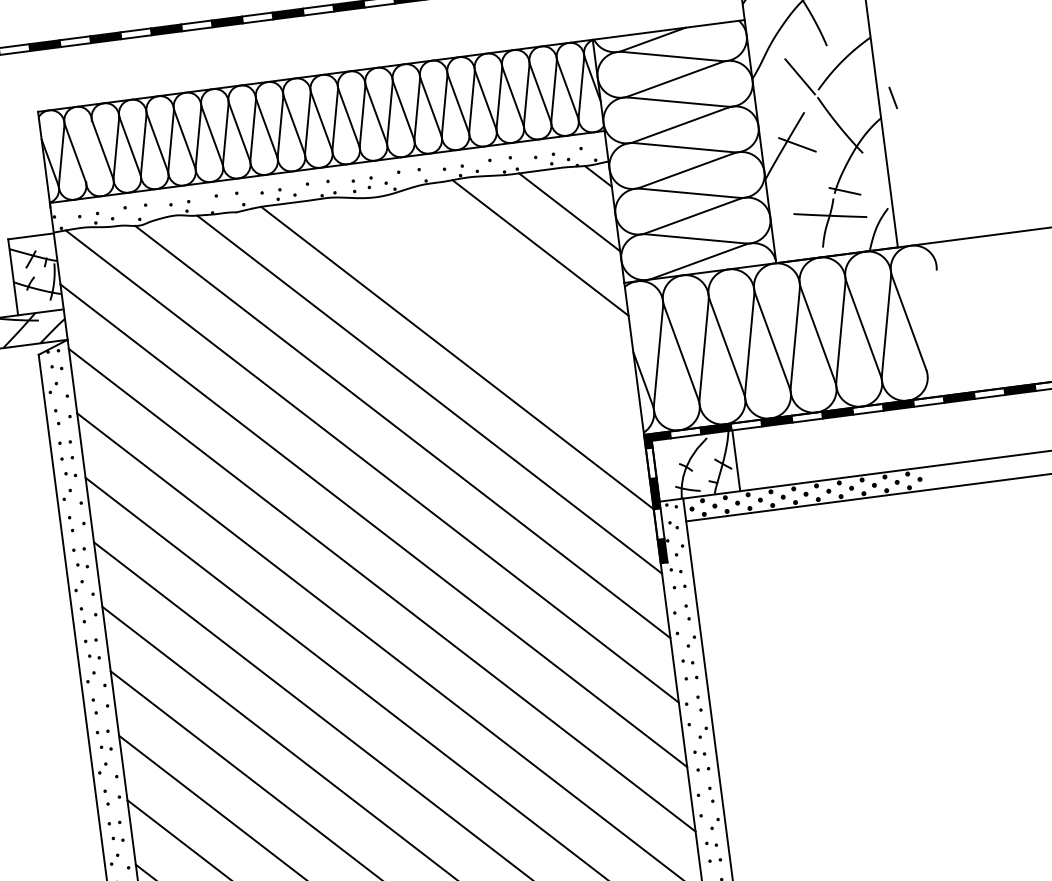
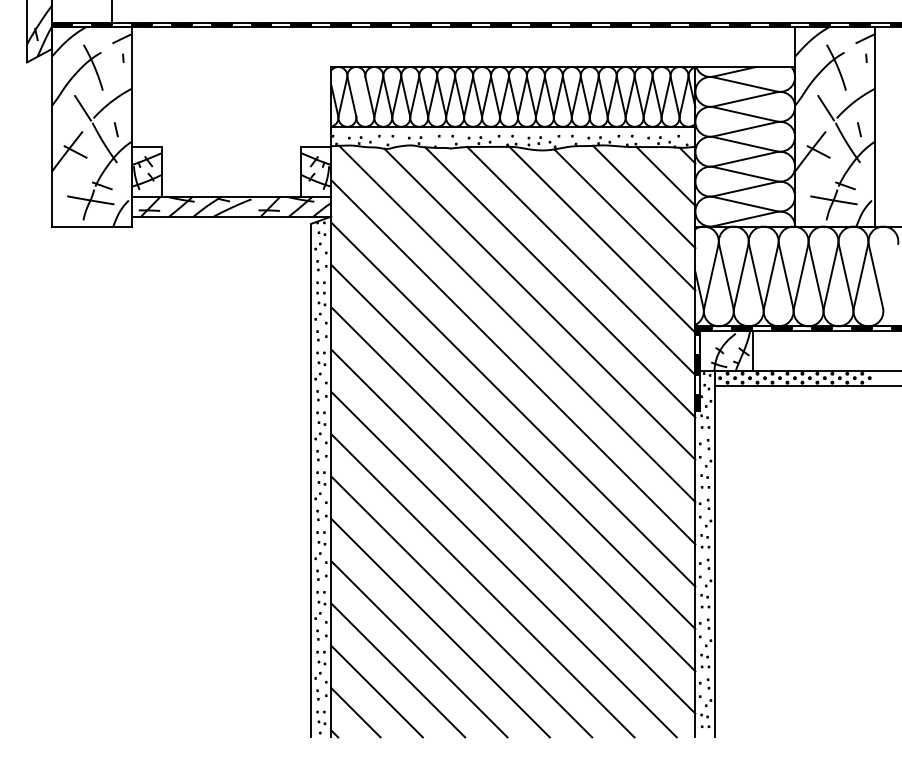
line: (893, 97) -> (859, 129), moved
line: (514, 286) -> (624, 219), added
line: (485, 321) -> (602, 239), added

